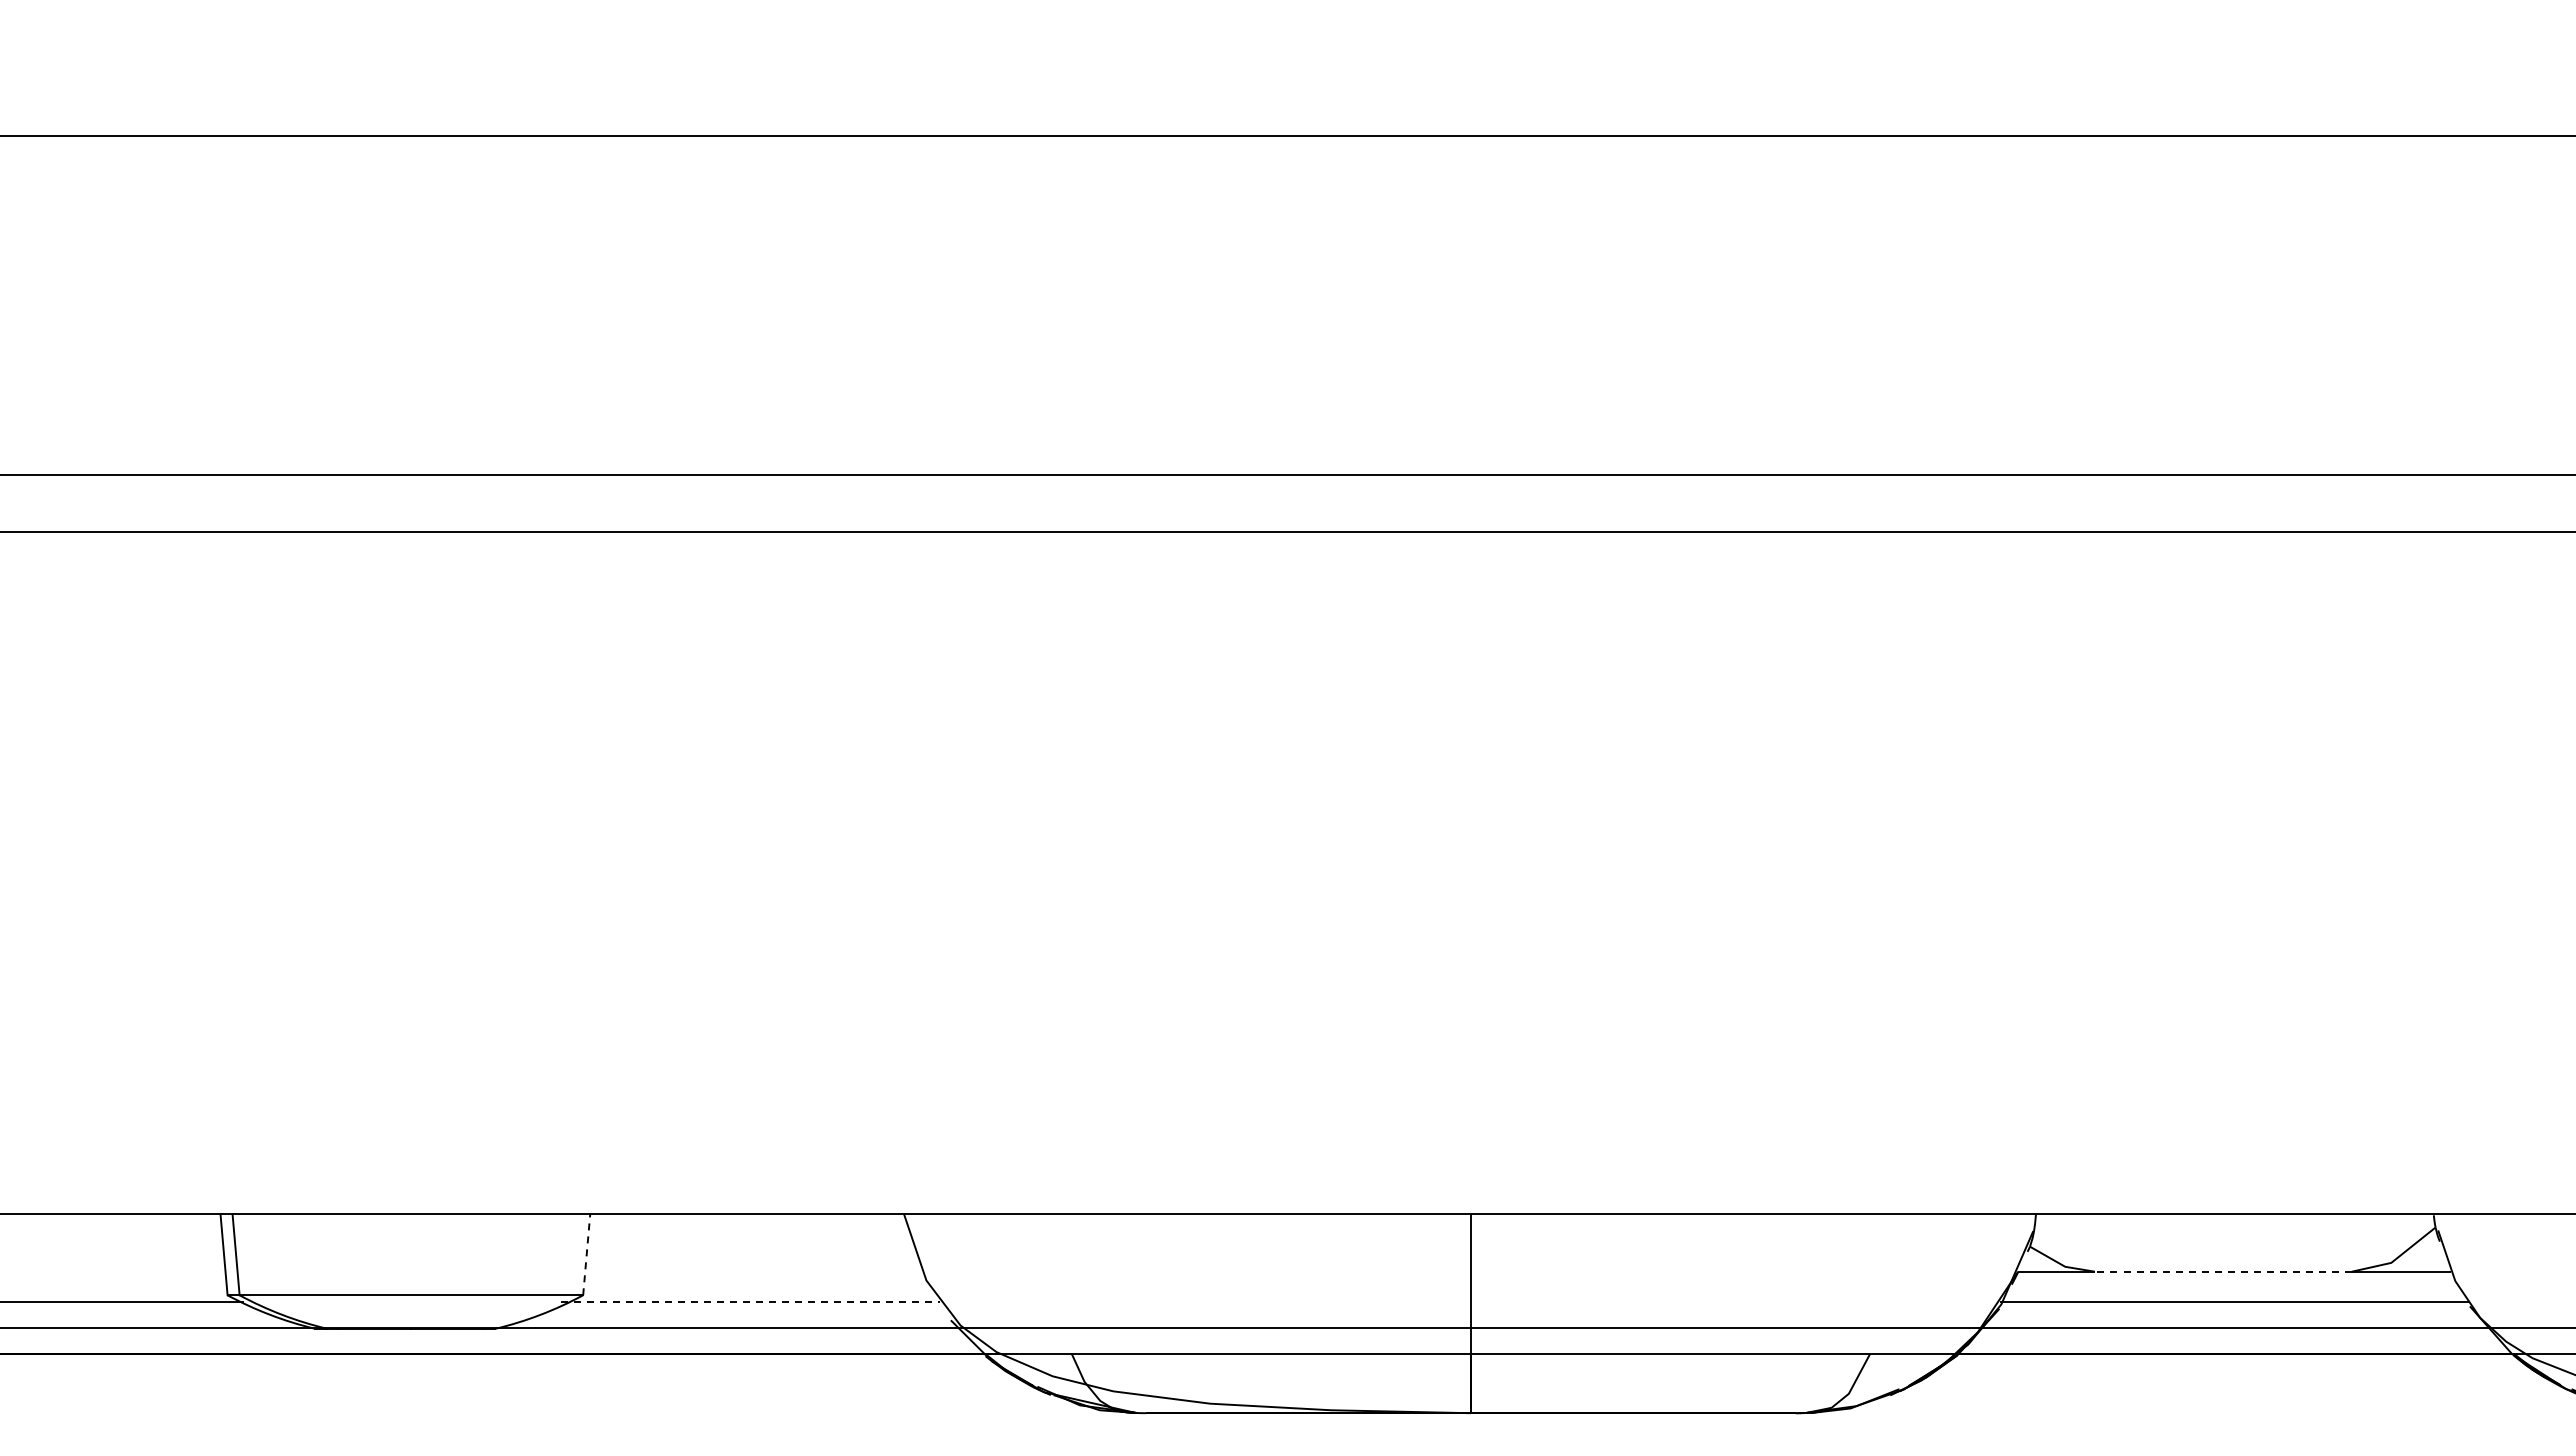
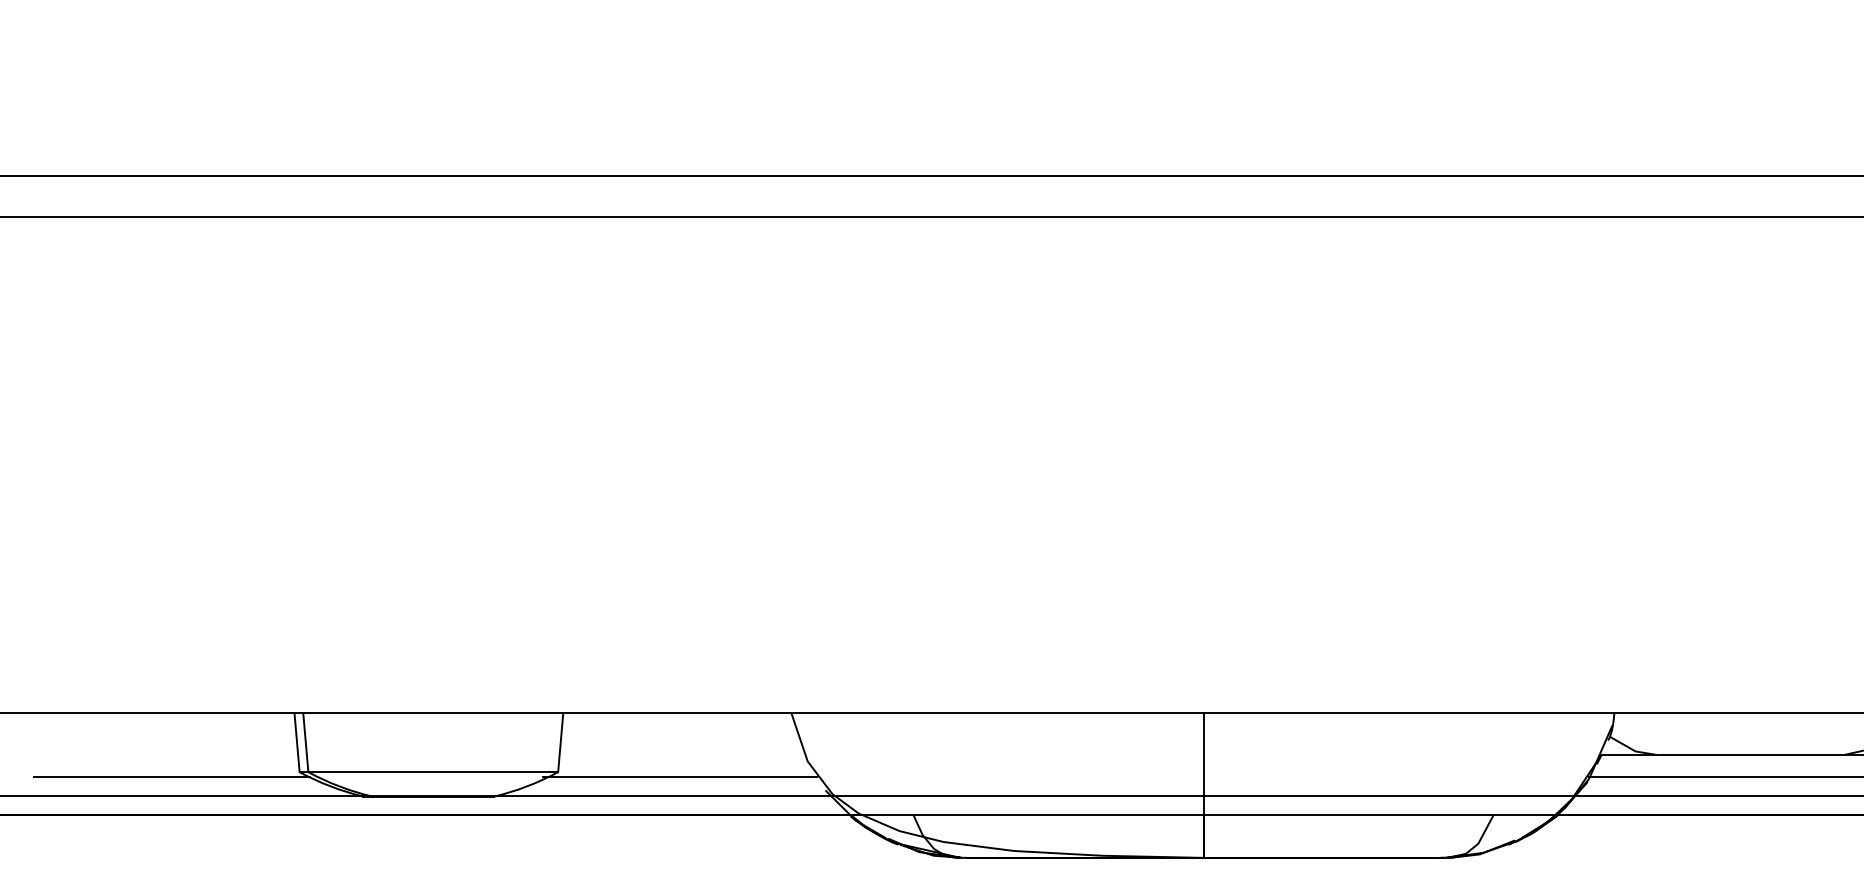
line: (586, 1254) -> (560, 742), dashed -> solid
line: (2223, 1271) -> (1750, 754), dashed -> solid
line: (750, 1302) -> (679, 777), dashed -> solid

